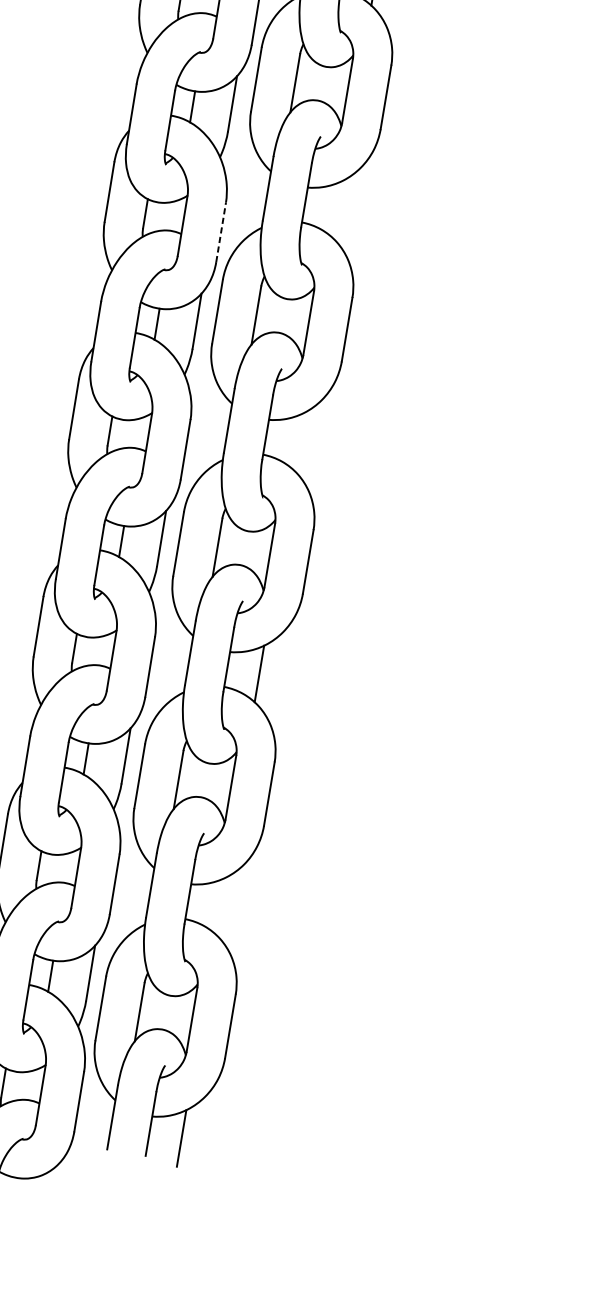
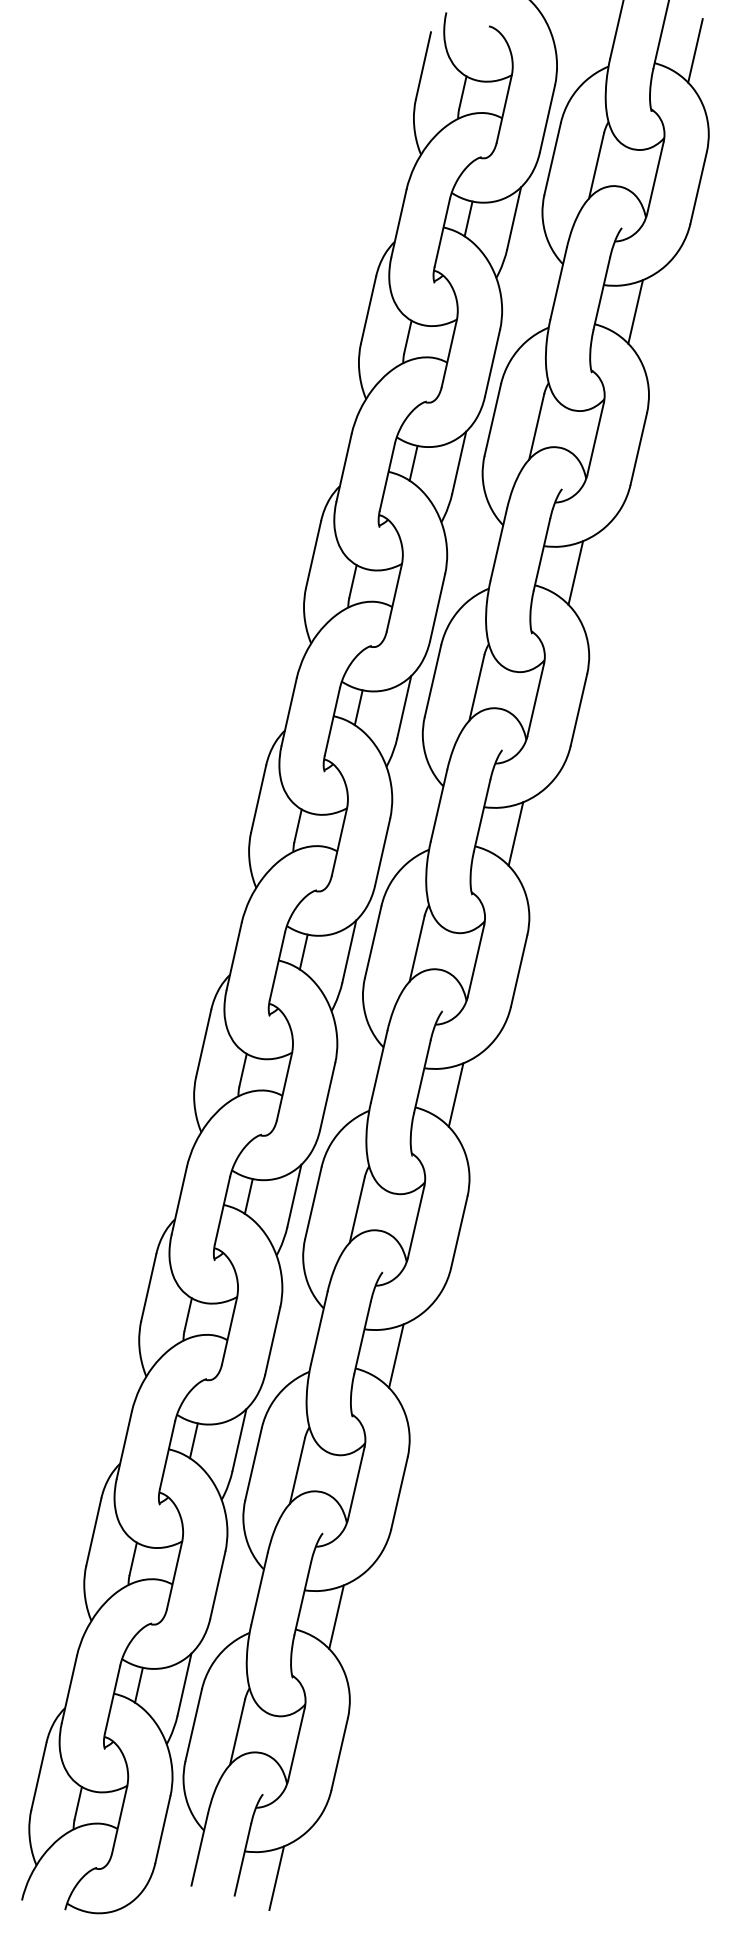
line: (336, 209) -> (515, 833), added
line: (220, 231) -> (382, 851), dashed -> solid
line: (297, 441) -> (455, 1094), added
line: (220, 905) -> (336, 1616), added

